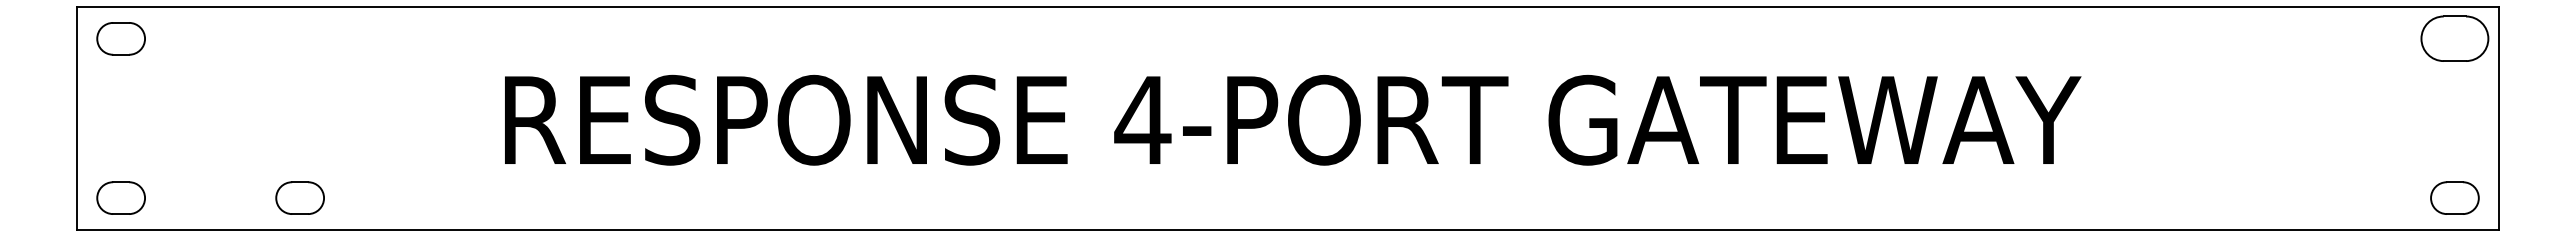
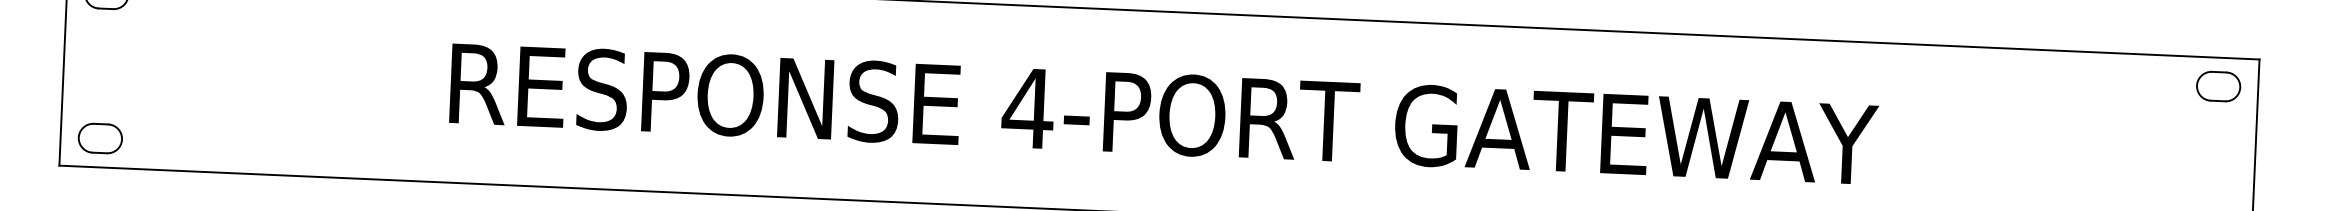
part: (2454, 38) -> (2218, 86), size x0.71
part: (299, 197) -> (261, 145), removed

